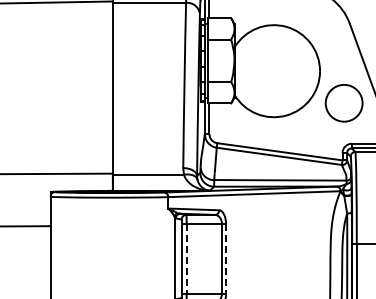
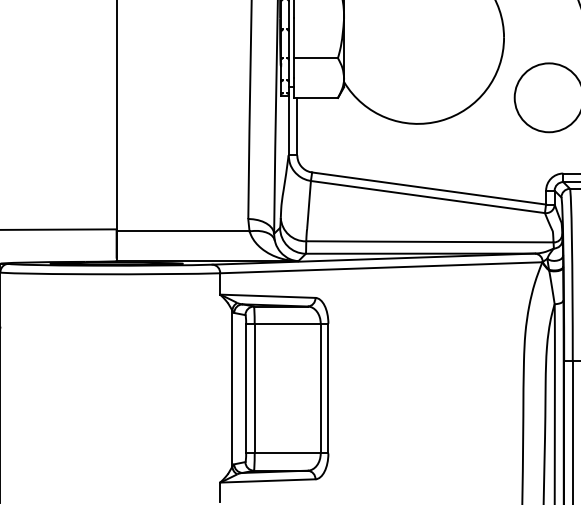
line: (186, 258) -> (254, 388), dashed -> solid
line: (226, 258) -> (329, 388), dashed -> solid

